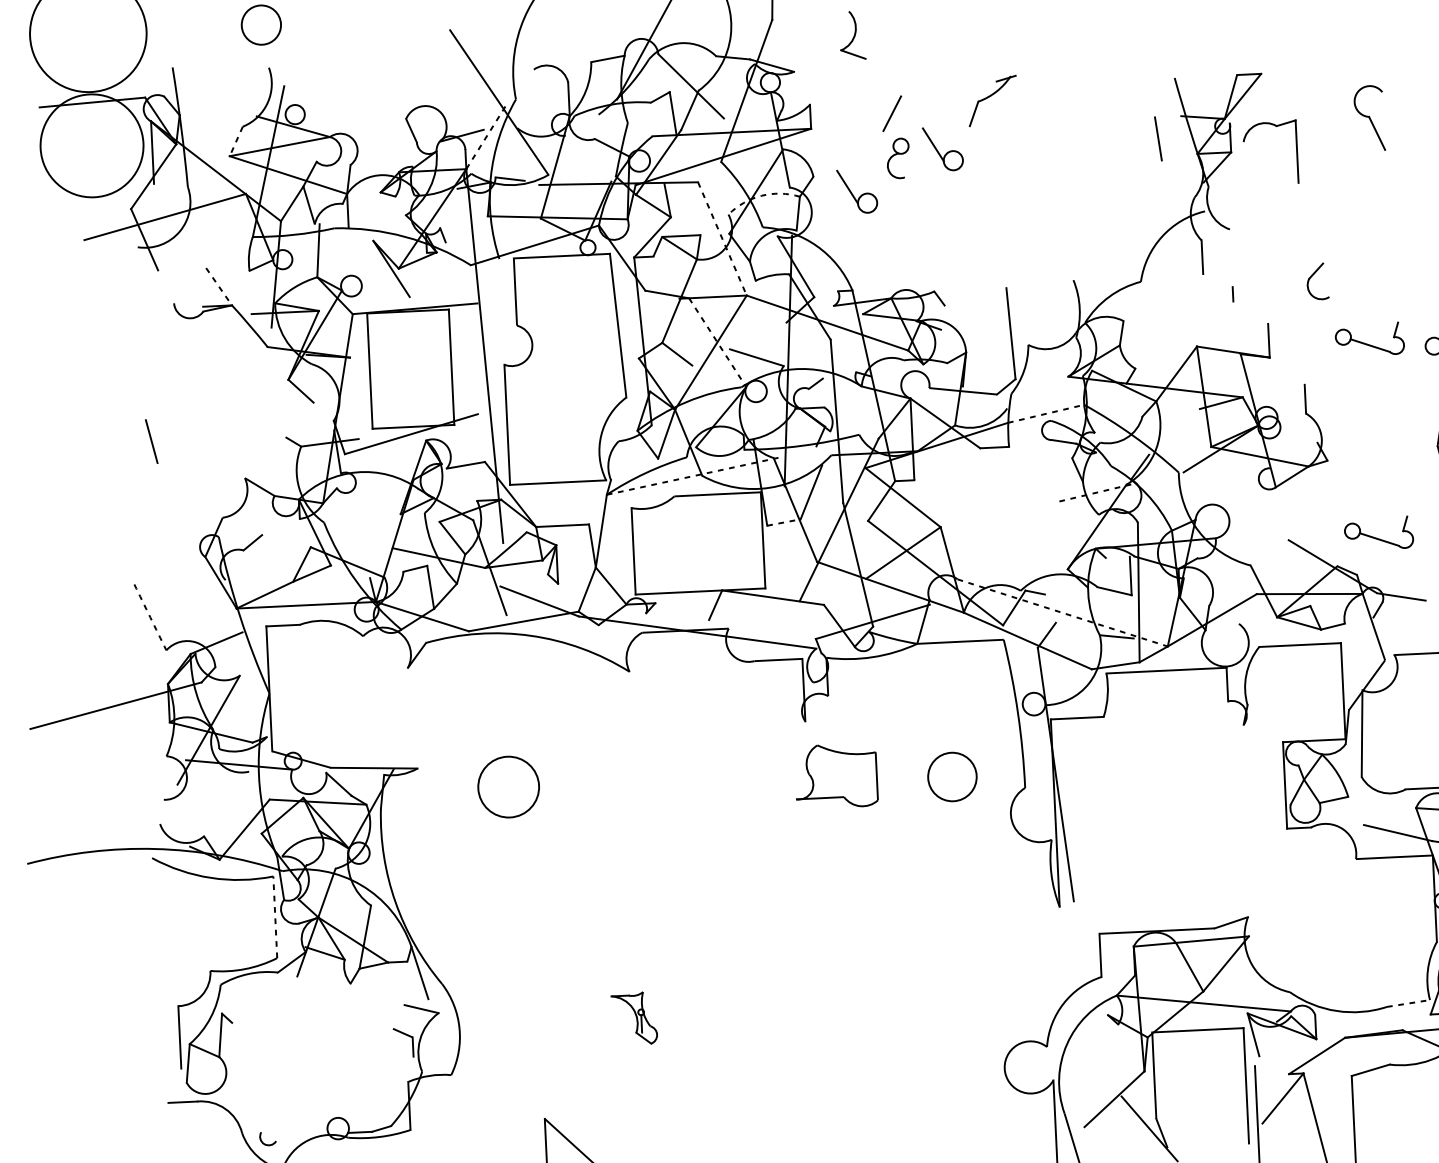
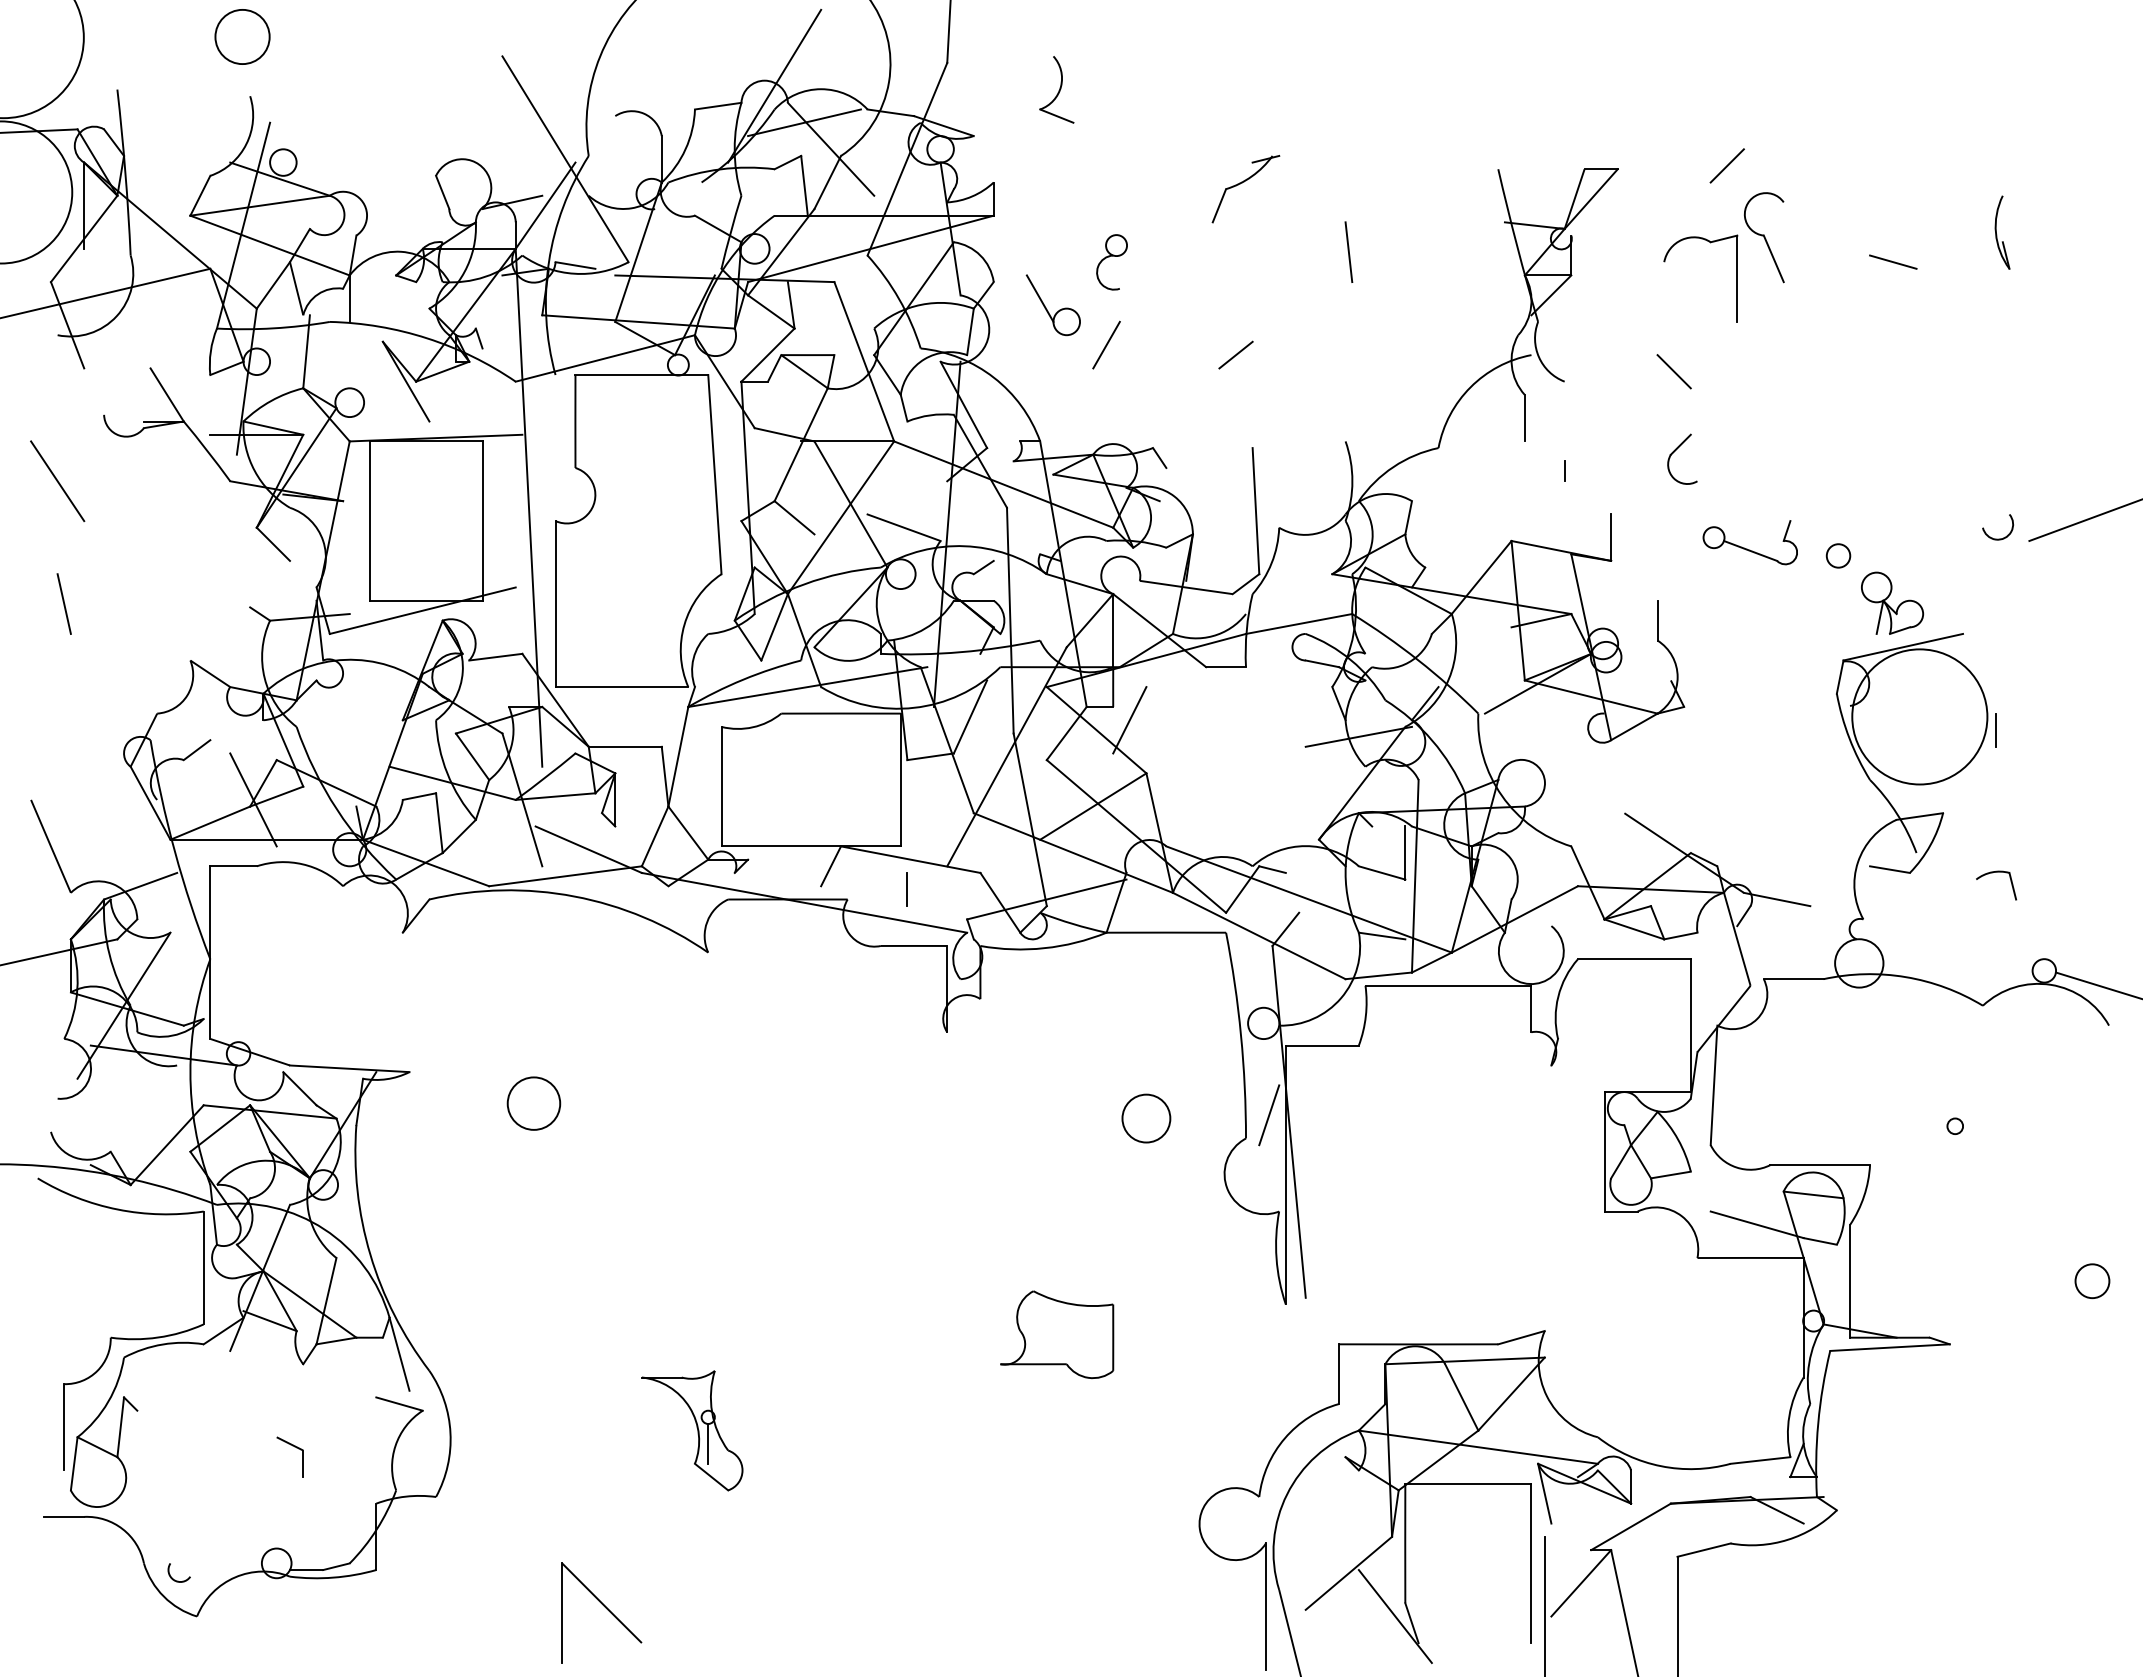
line: (670, 67) -> (804, 122), added
line: (1339, 67) -> (1726, 165), added
line: (892, 113) -> (1106, 344), moved
line: (486, 136) -> (545, 205), dashed -> solid
line: (1158, 138) -> (1348, 251), moved
line: (236, 141) -> (200, 196), dashed -> solid
part: (938, 150) -> (1167, 254), removed
part: (1296, 151) -> (1736, 278), moved
arc: (761, 195) -> (921, 304), dashed -> solid
line: (1308, 218) -> (1673, 371), added
line: (990, 221) -> (1235, 354), added
line: (722, 239) -> (864, 362), dashed -> solid
line: (219, 287) -> (167, 395), dashed -> solid
line: (717, 342) -> (850, 504), dashed -> solid
line: (142, 353) -> (57, 481), added
line: (1046, 413) -> (1299, 623), dashed -> solid
line: (693, 475) -> (808, 686), dashed -> solid
line: (926, 489) -> (1129, 720), added
line: (1092, 493) -> (1358, 736), dashed -> solid
line: (784, 522) -> (931, 756), dashed -> solid
part: (1377, 537) -> (1747, 816), removed
line: (295, 576) -> (253, 799), added
line: (1062, 612) -> (1309, 899), dashed -> solid
arc: (150, 617) -> (50, 846), dashed -> solid
line: (771, 619) -> (907, 889), added
line: (1041, 770) -> (1269, 1115), added
part: (836, 775) -> (1057, 1334), moved
circle: (952, 776) -> (1146, 1118), size x0.71
circle: (508, 787) -> (533, 1103), size x0.62
line: (275, 916) -> (203, 1267), dashed -> solid
line: (1409, 1003) -> (1761, 1460), dashed -> solid
part: (634, 1018) -> (692, 1430), size x1.67
part: (406, 1035) -> (294, 1447), moved

